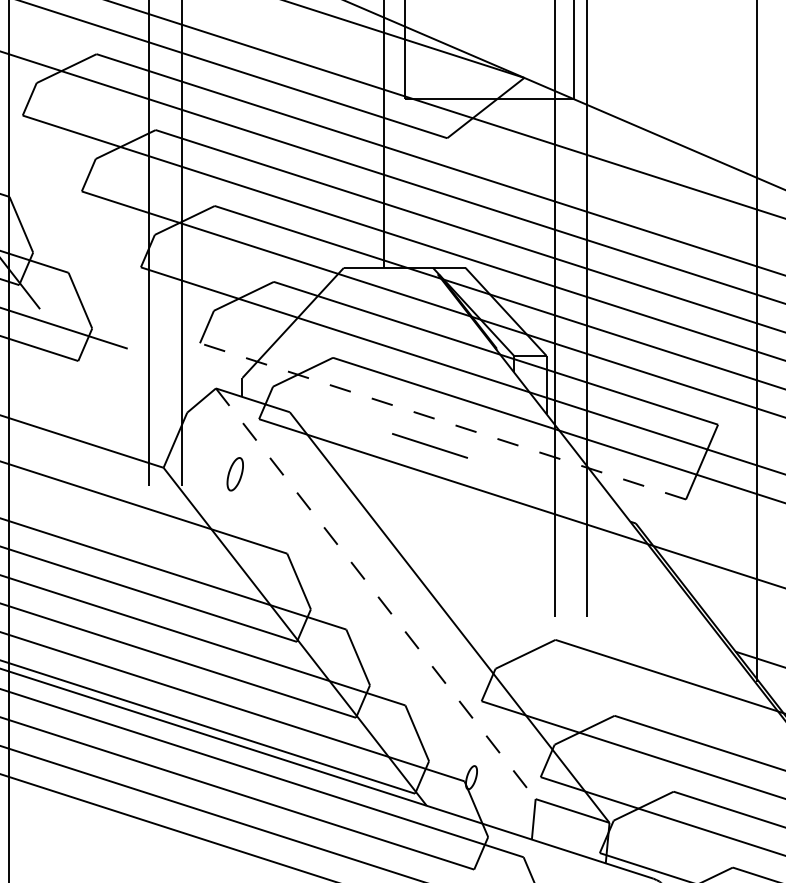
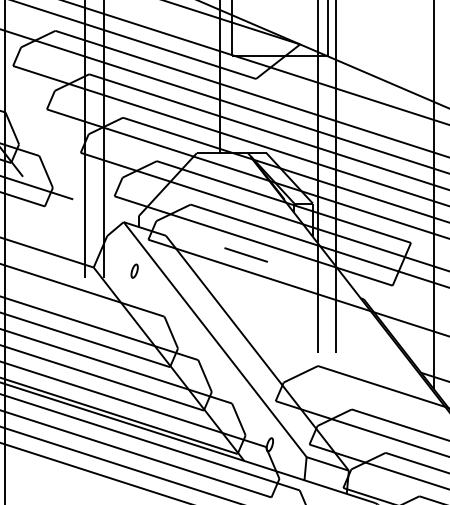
line: (442, 420) -> (253, 240), dashed -> solid
part: (234, 472) -> (134, 270), size x0.71
line: (376, 593) -> (215, 339), dashed -> solid

